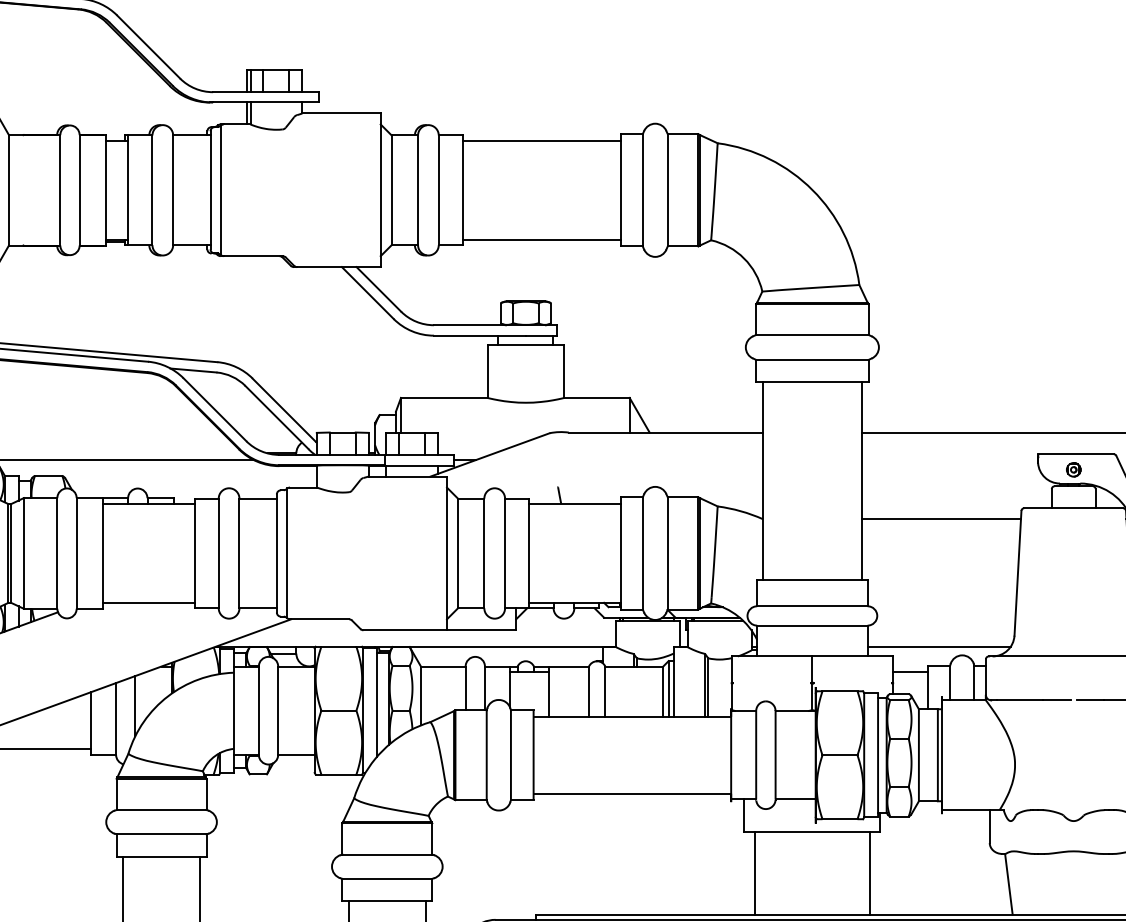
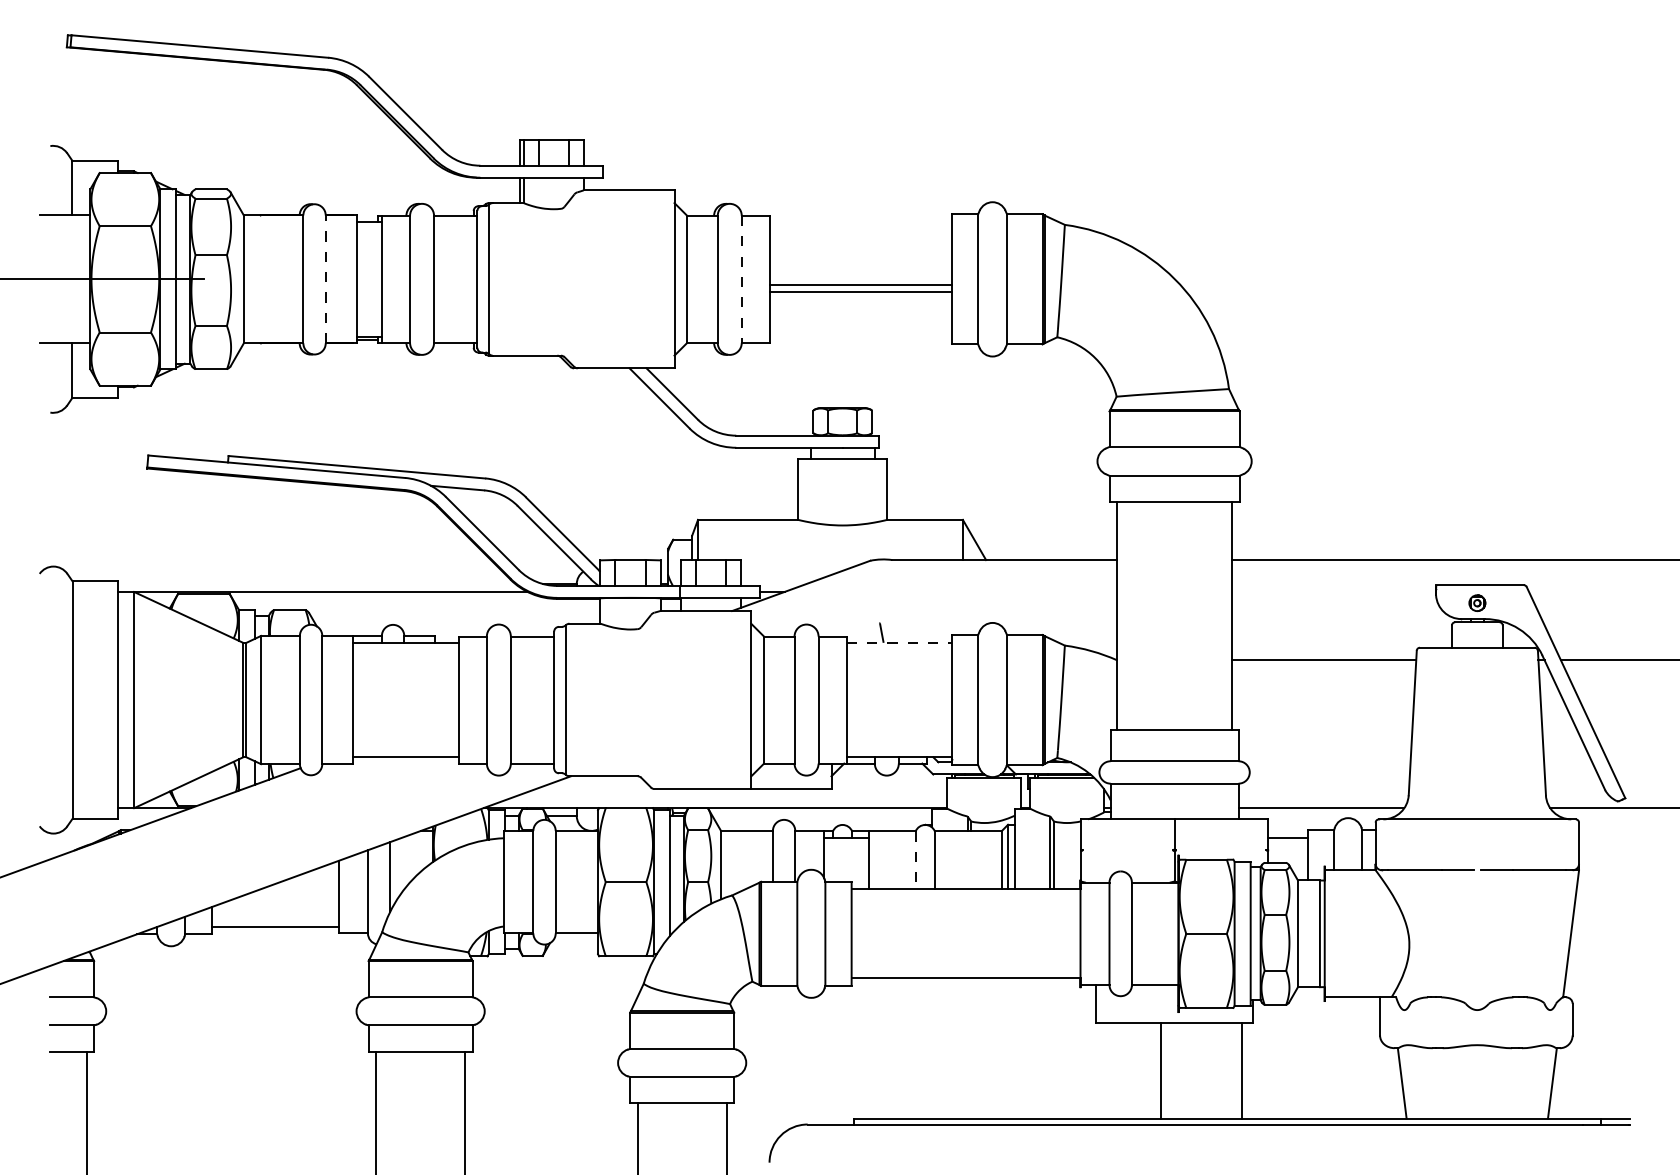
line: (541, 141) -> (860, 285), moved
line: (79, 190) -> (325, 279), solid -> dashed
line: (438, 190) -> (741, 279), solid -> dashed
line: (541, 239) -> (860, 291), moved
line: (574, 503) -> (899, 642), solid -> dashed
line: (588, 691) -> (915, 860), solid -> dashed
line: (754, 873) -> (1160, 1070), moved

